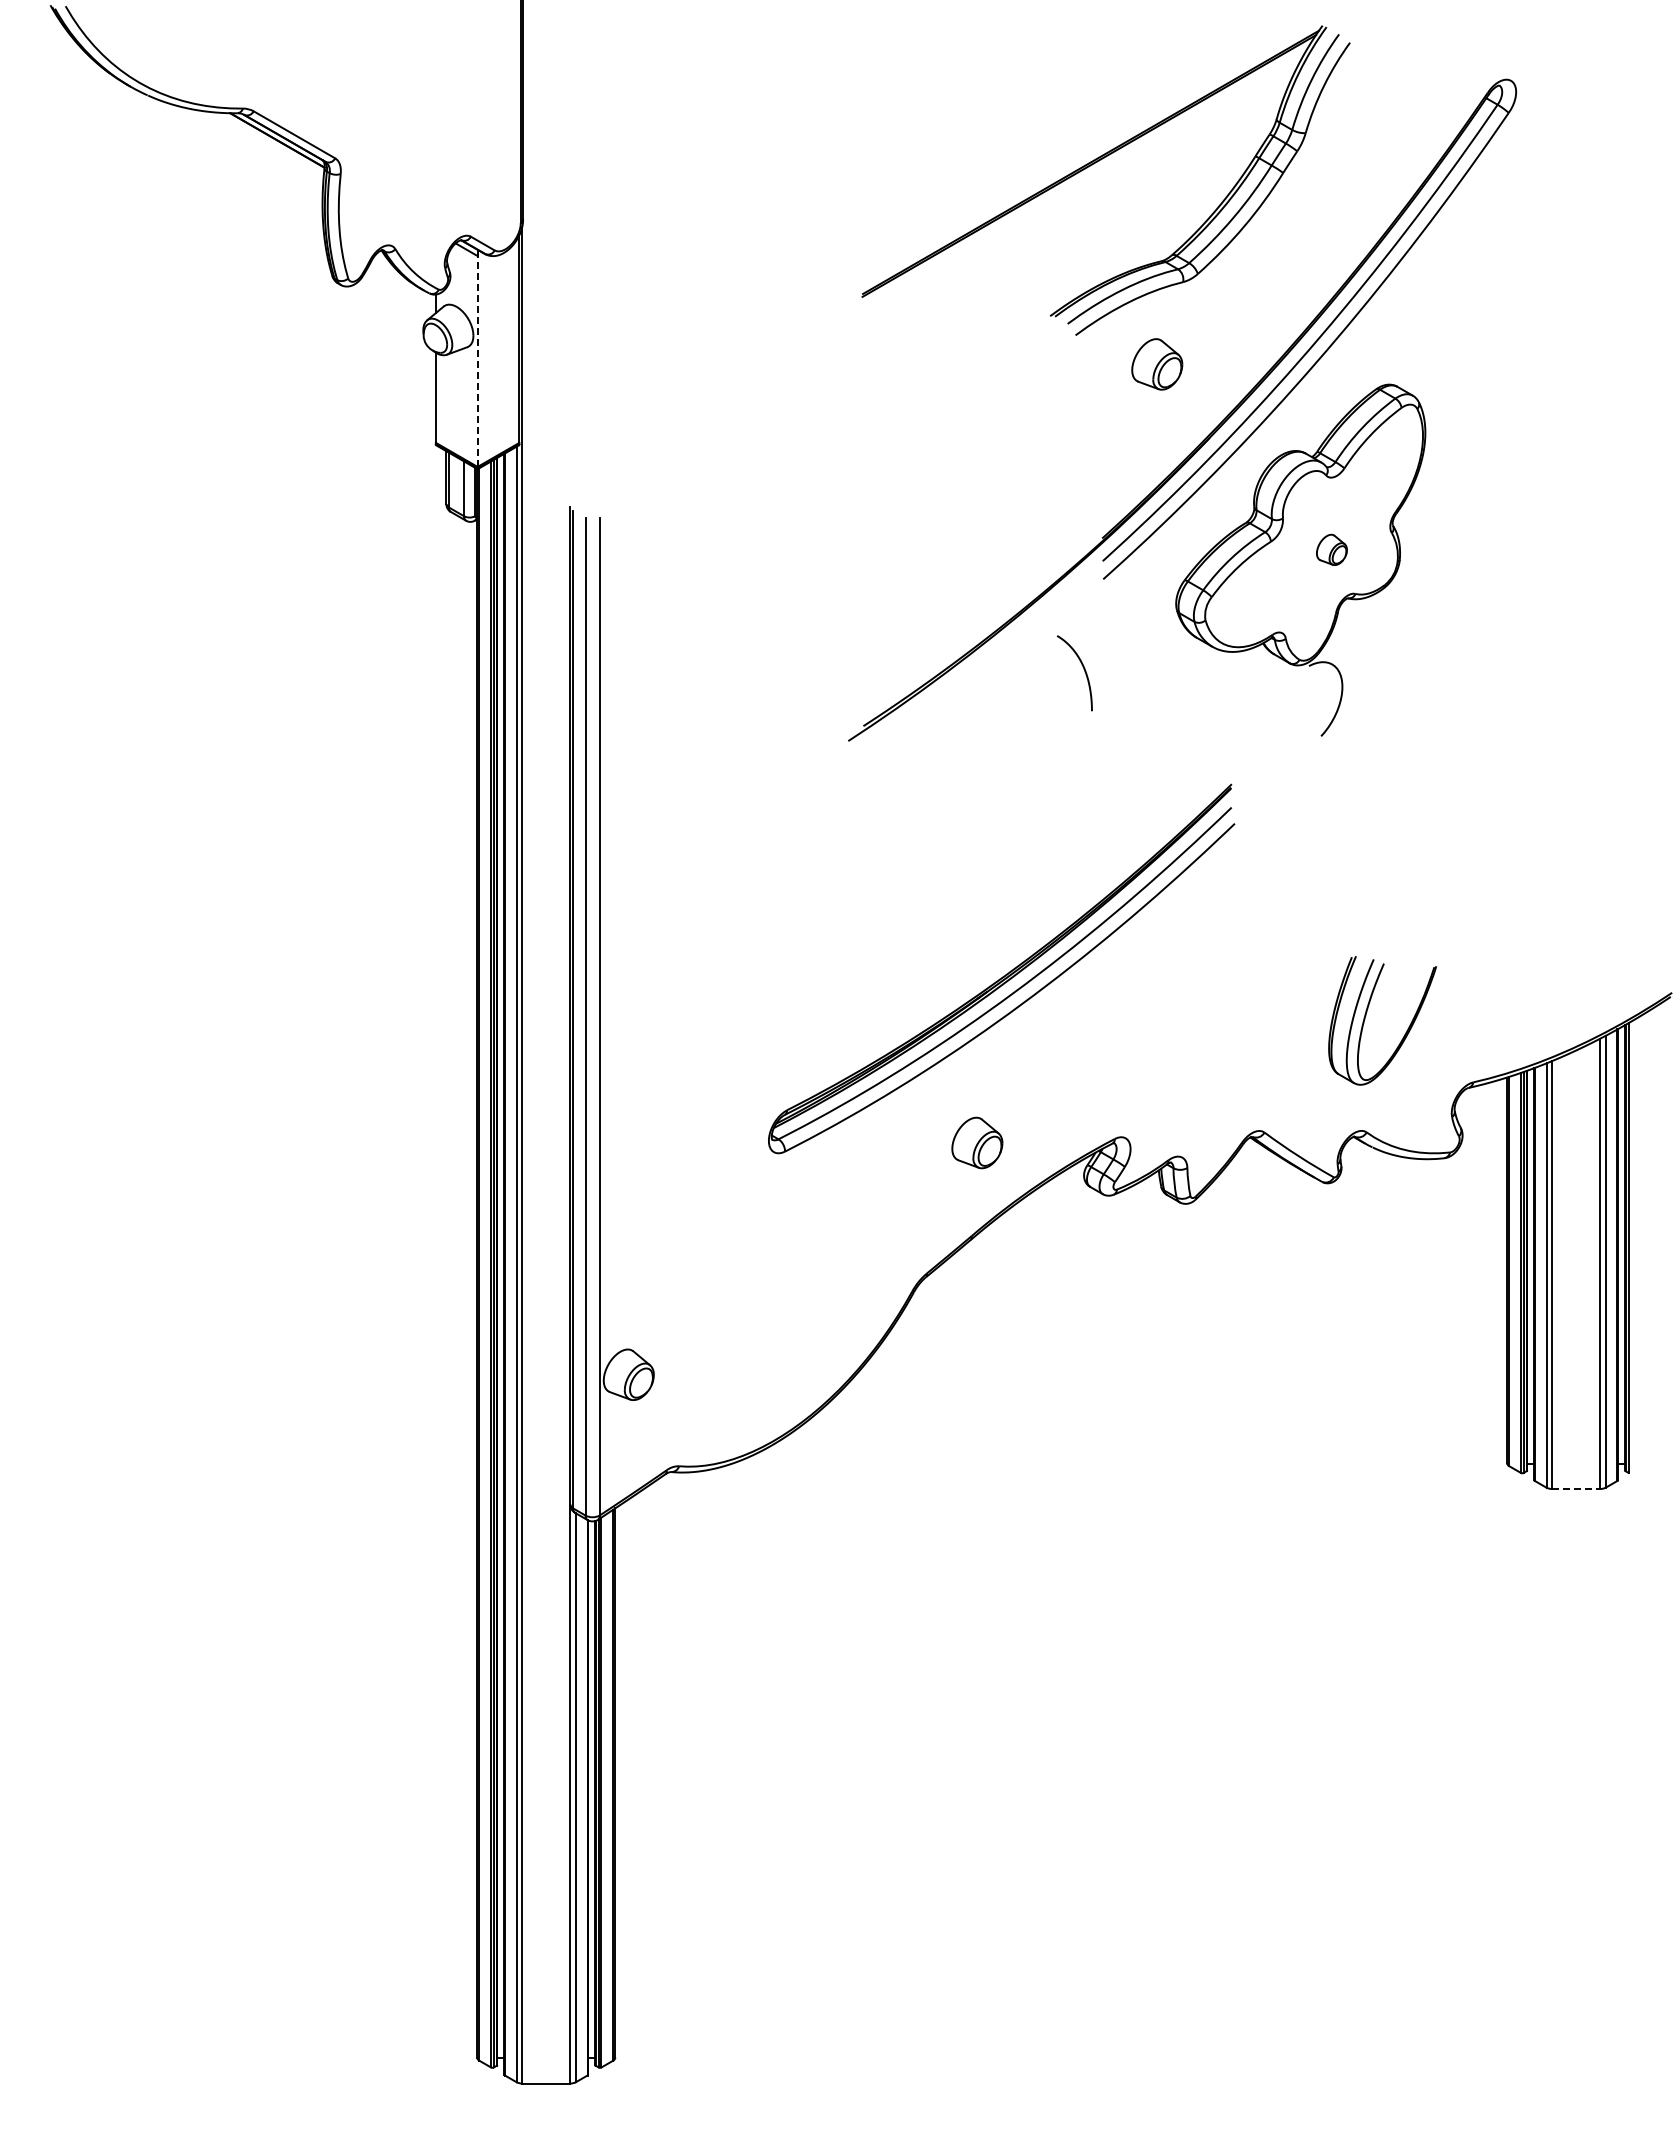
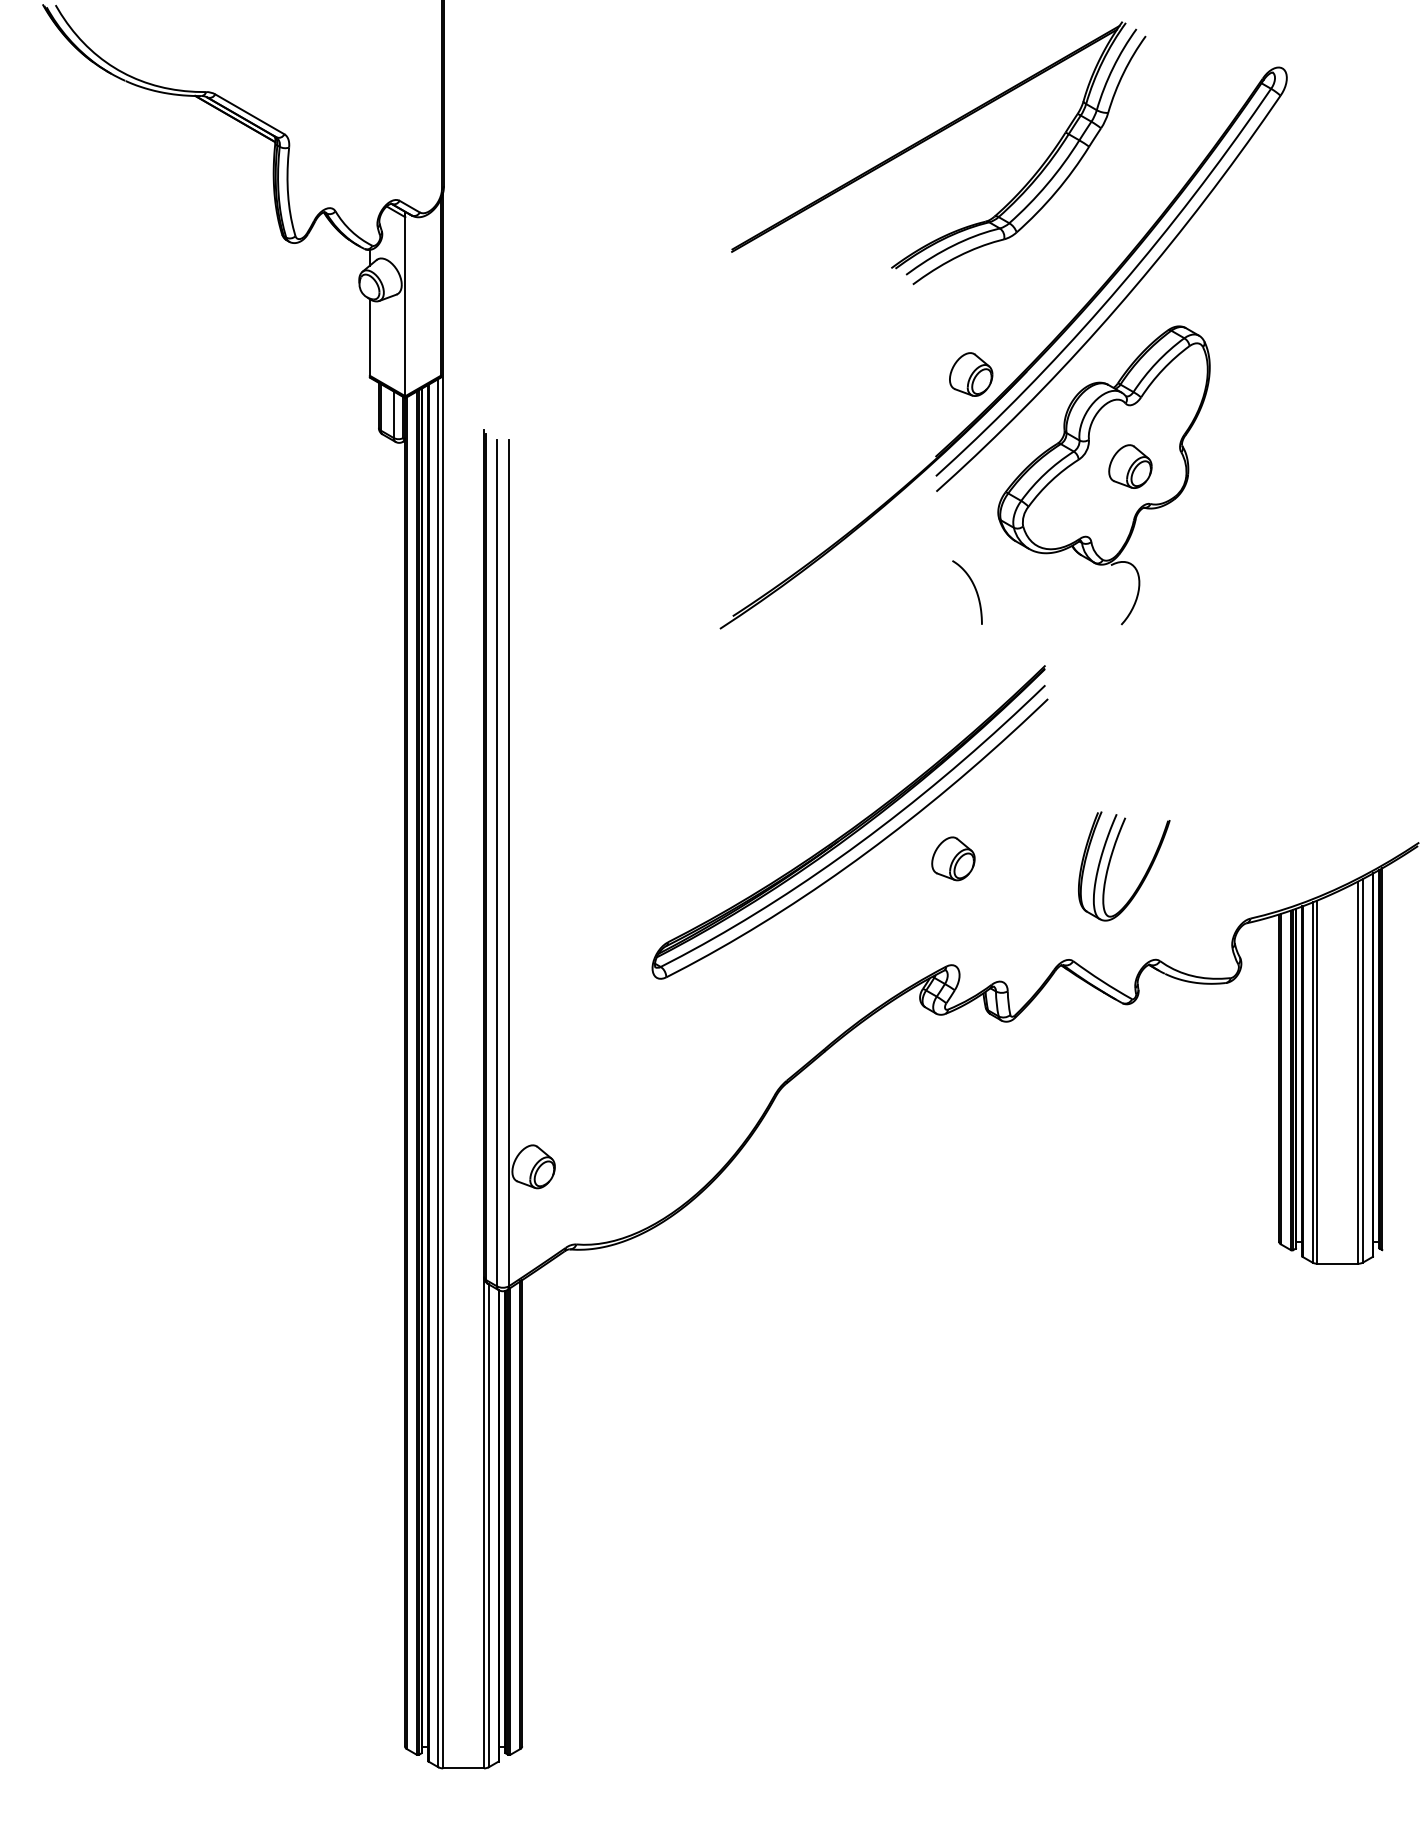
line: (477, 358) -> (405, 304), dashed -> solid
part: (1157, 364) -> (971, 374), moved
part: (1331, 549) -> (1130, 466), size x1.67
curve: (1083, 669) -> (974, 589), moved
part: (1366, 1015) -> (1110, 861), moved
part: (977, 1142) -> (953, 858), moved
line: (1576, 1489) -> (1338, 1264), dashed -> solid

